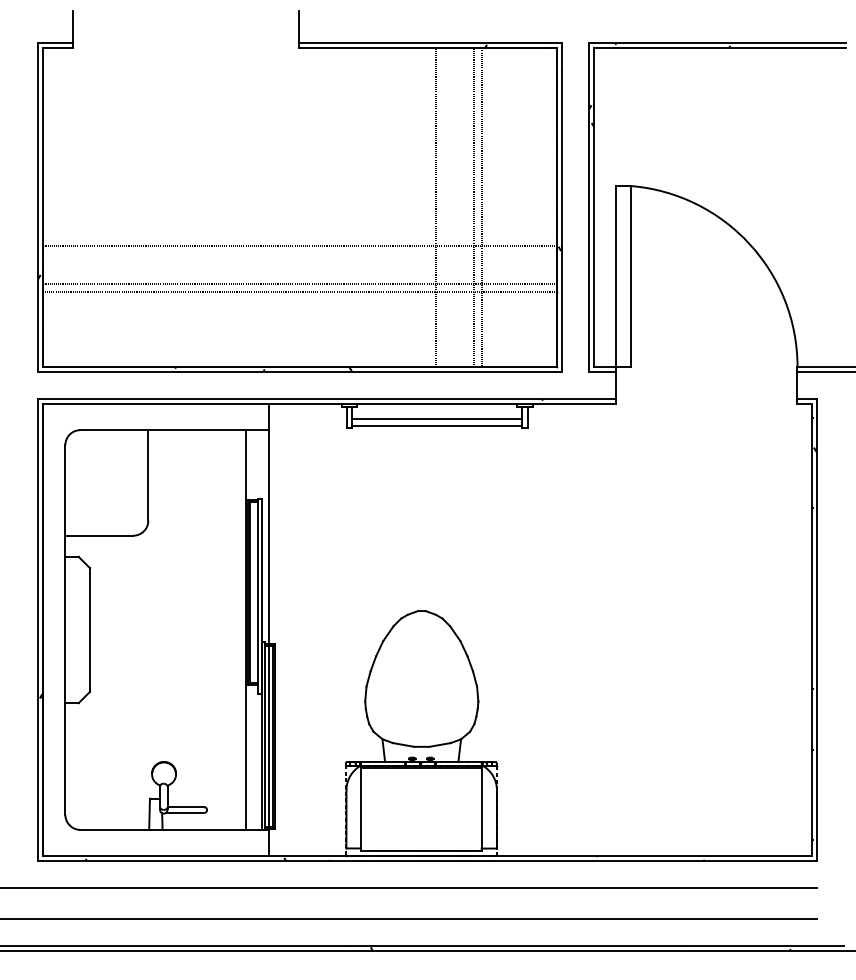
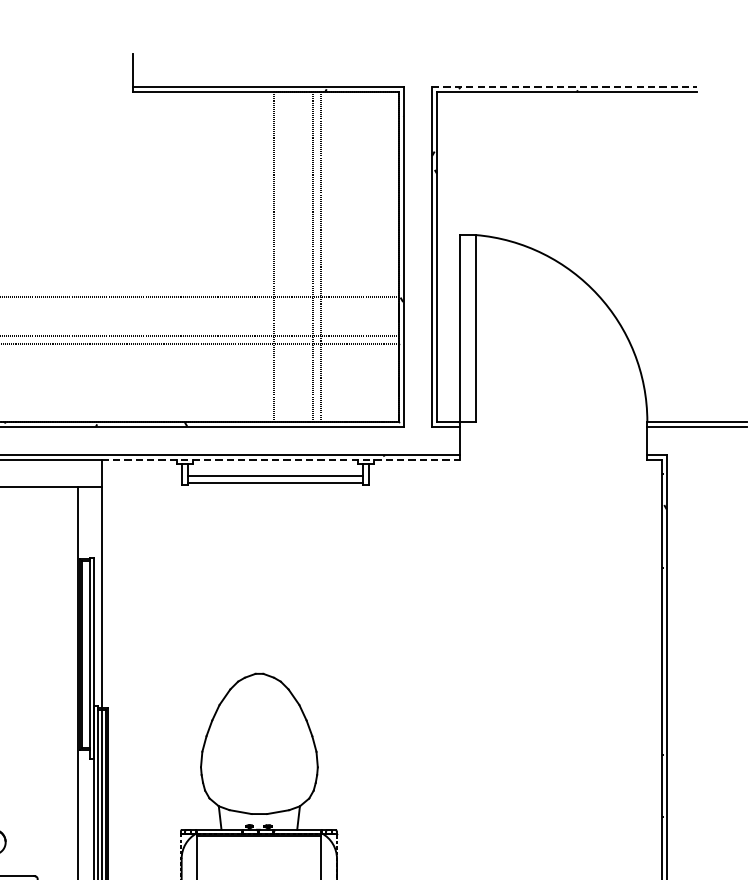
line: (717, 43) -> (564, 87), solid -> dashed
line: (443, 403) -> (281, 459), solid -> dashed

